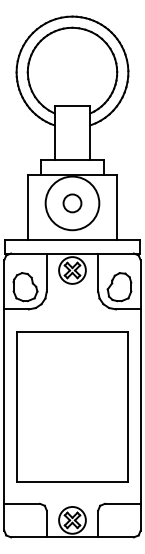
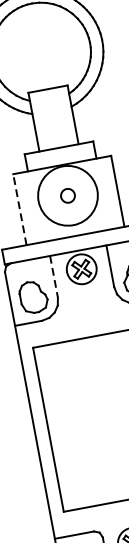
circle: (72, 203) -> (68, 195), size x0.7
line: (27, 207) -> (19, 209), solid -> dashed
line: (46, 272) -> (53, 276), solid -> dashed

